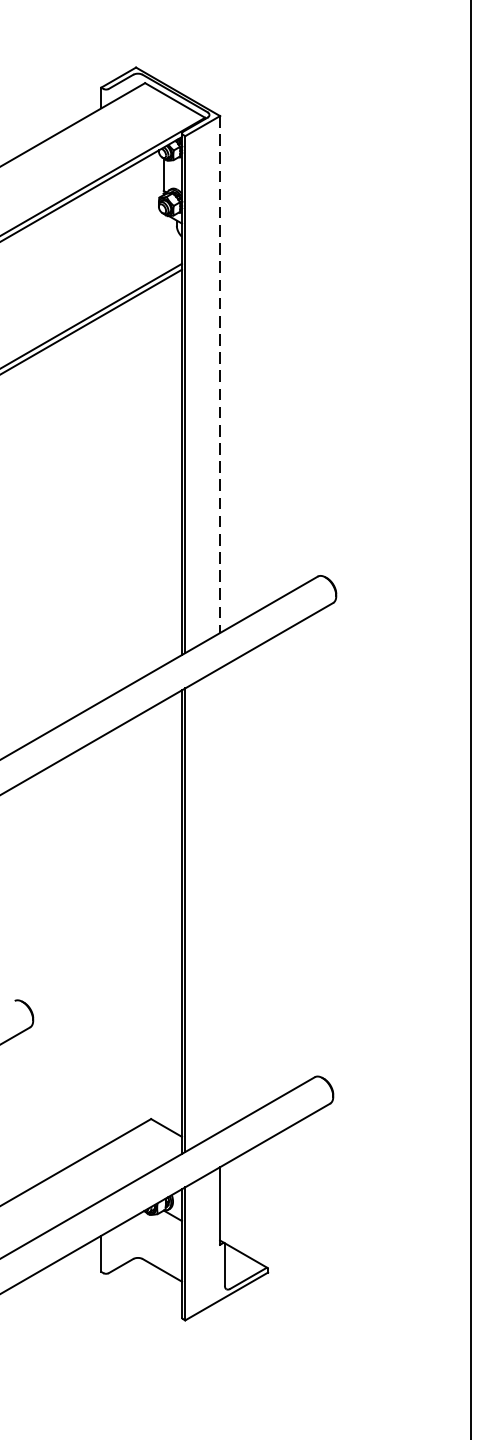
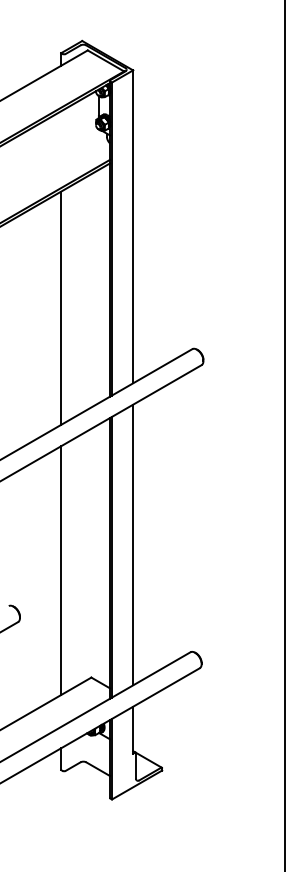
line: (220, 375) -> (133, 227), dashed -> solid
line: (101, 507) -> (61, 307), added
line: (220, 899) -> (133, 544), added
line: (101, 942) -> (61, 570), added

